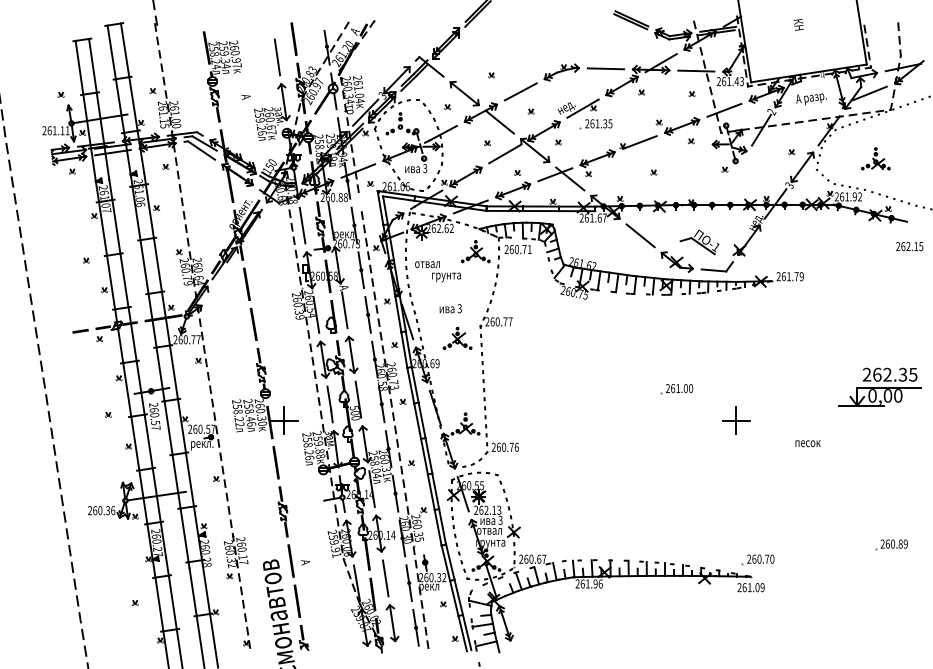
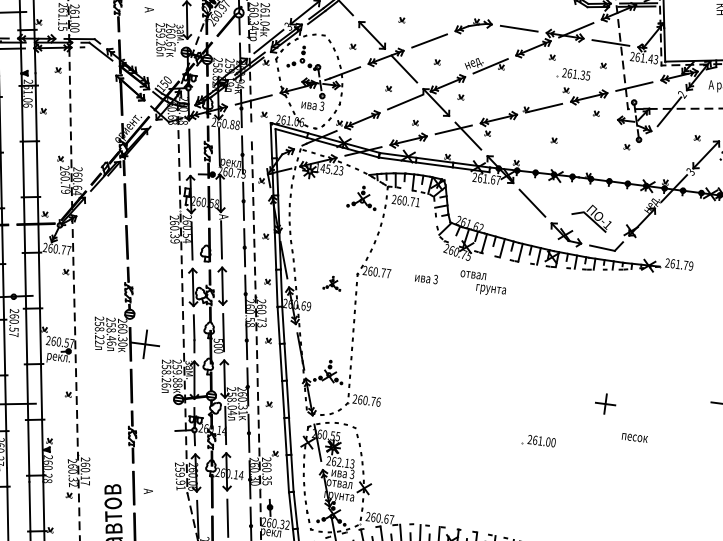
part: (595, 124) -> (572, 74), moved
line: (201, 150) -> (96, 58), removed
text: (439, 228) -> (328, 169), 262.62 -> 145.23
text: (437, 271) -> (482, 283), moved
text: (450, 308) -> (426, 278), moved
part: (457, 337) -> (332, 282), size x0.6
part: (676, 389) -> (538, 441), moved
part: (736, 420) -> (605, 403), size x0.7
text: (807, 443) -> (634, 437), moved

